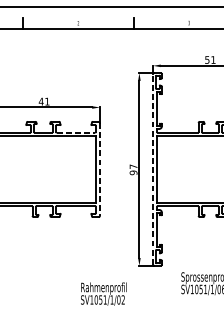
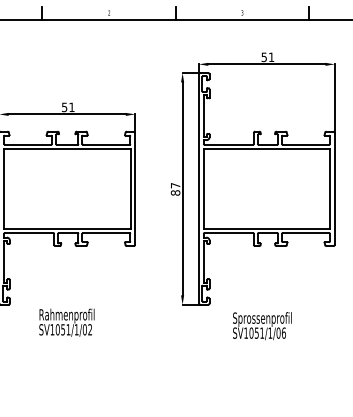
text: (41, 101) -> (64, 107), 41 -> 51
line: (76, 132) -> (106, 144), dashed -> solid
line: (100, 169) -> (135, 188), dashed -> solid
line: (153, 169) -> (199, 188), dashed -> solid
text: (133, 172) -> (175, 192), 97 -> 87
text: (103, 293) -> (66, 322), moved

